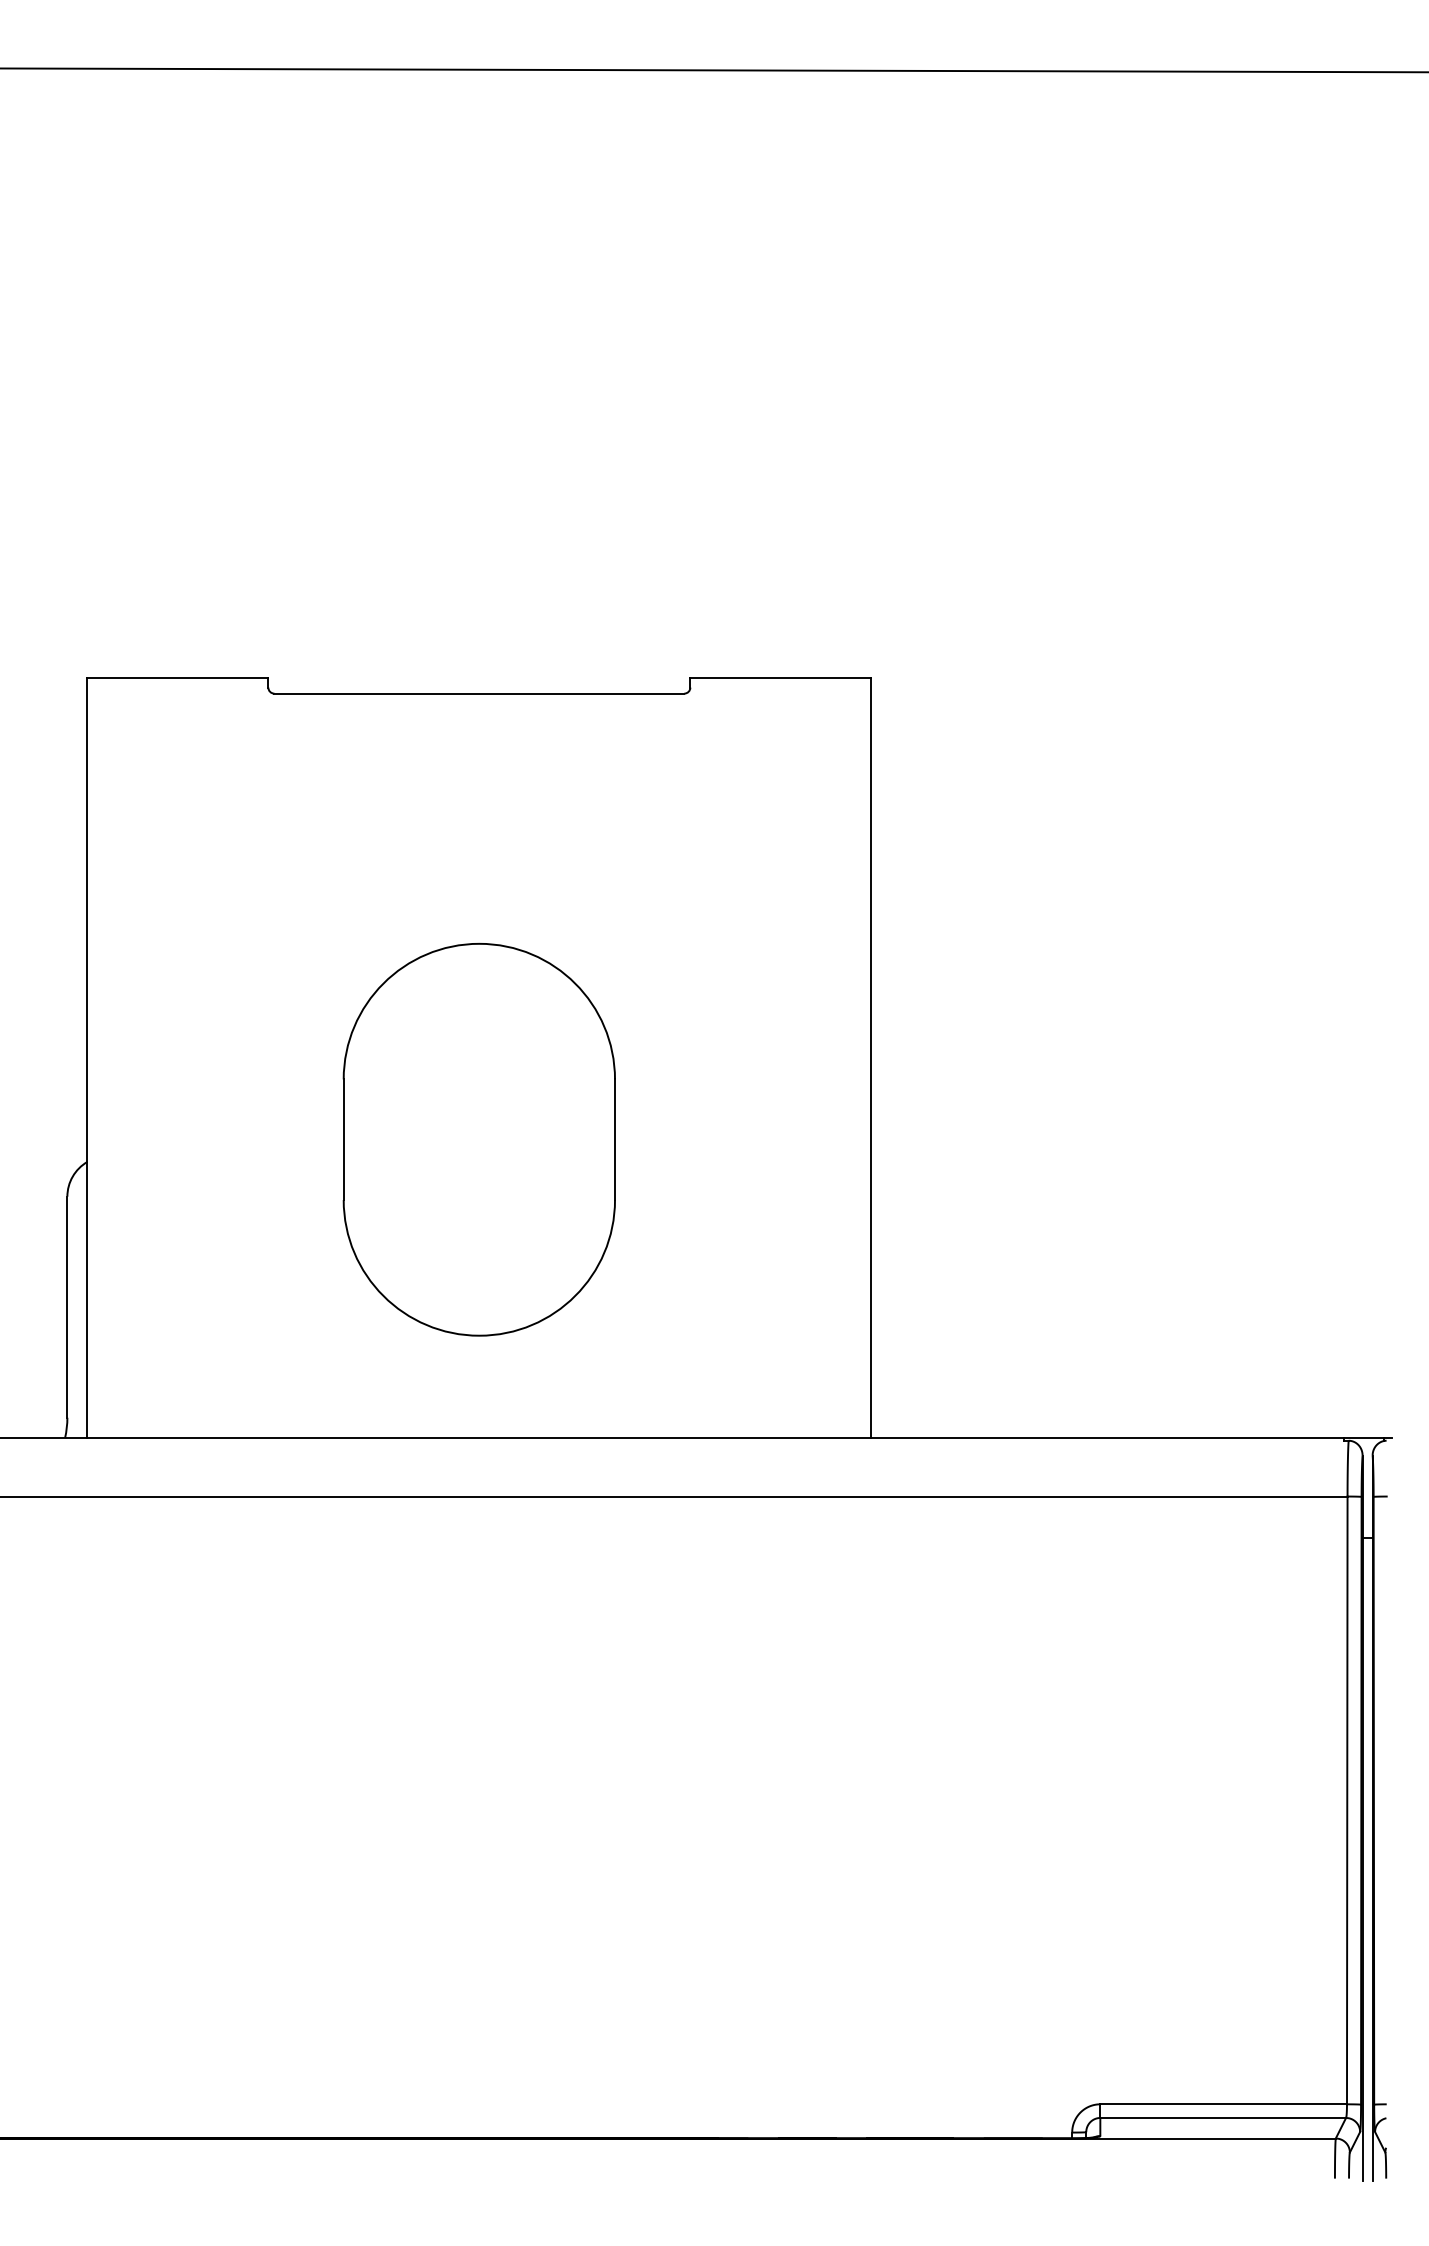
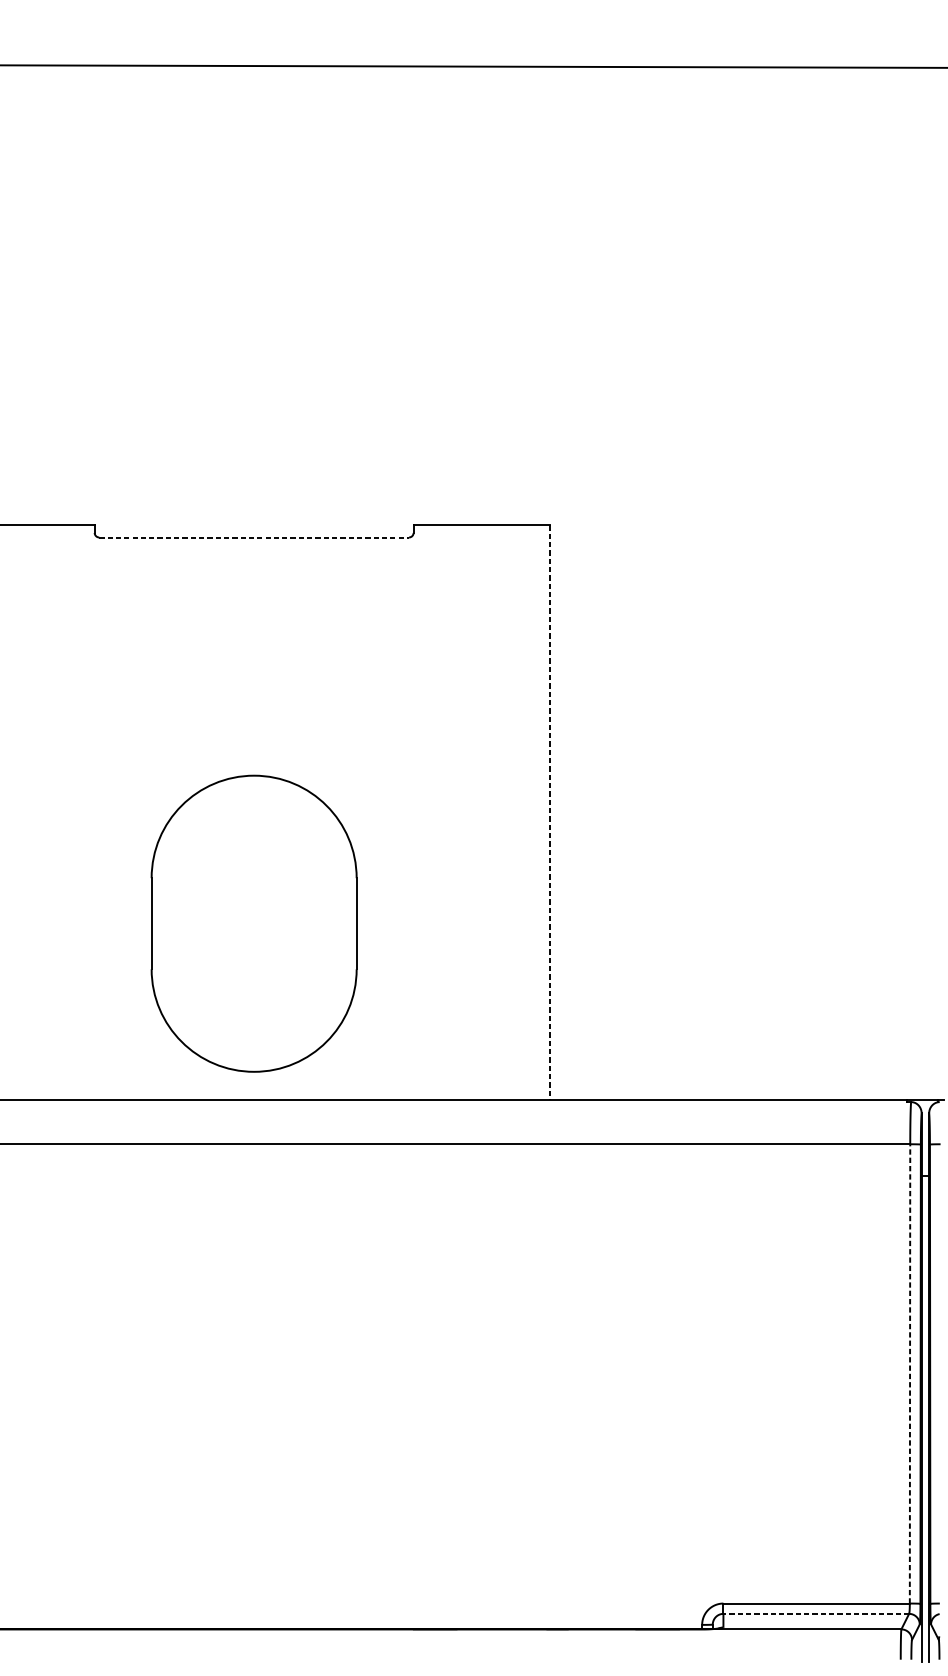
line: (479, 693) -> (254, 537), solid -> dashed
line: (871, 1058) -> (550, 813), solid -> dashed
part: (478, 1139) -> (253, 923), moved
line: (1347, 1800) -> (910, 1373), solid -> dashed
line: (1223, 2117) -> (816, 1613), solid -> dashed

